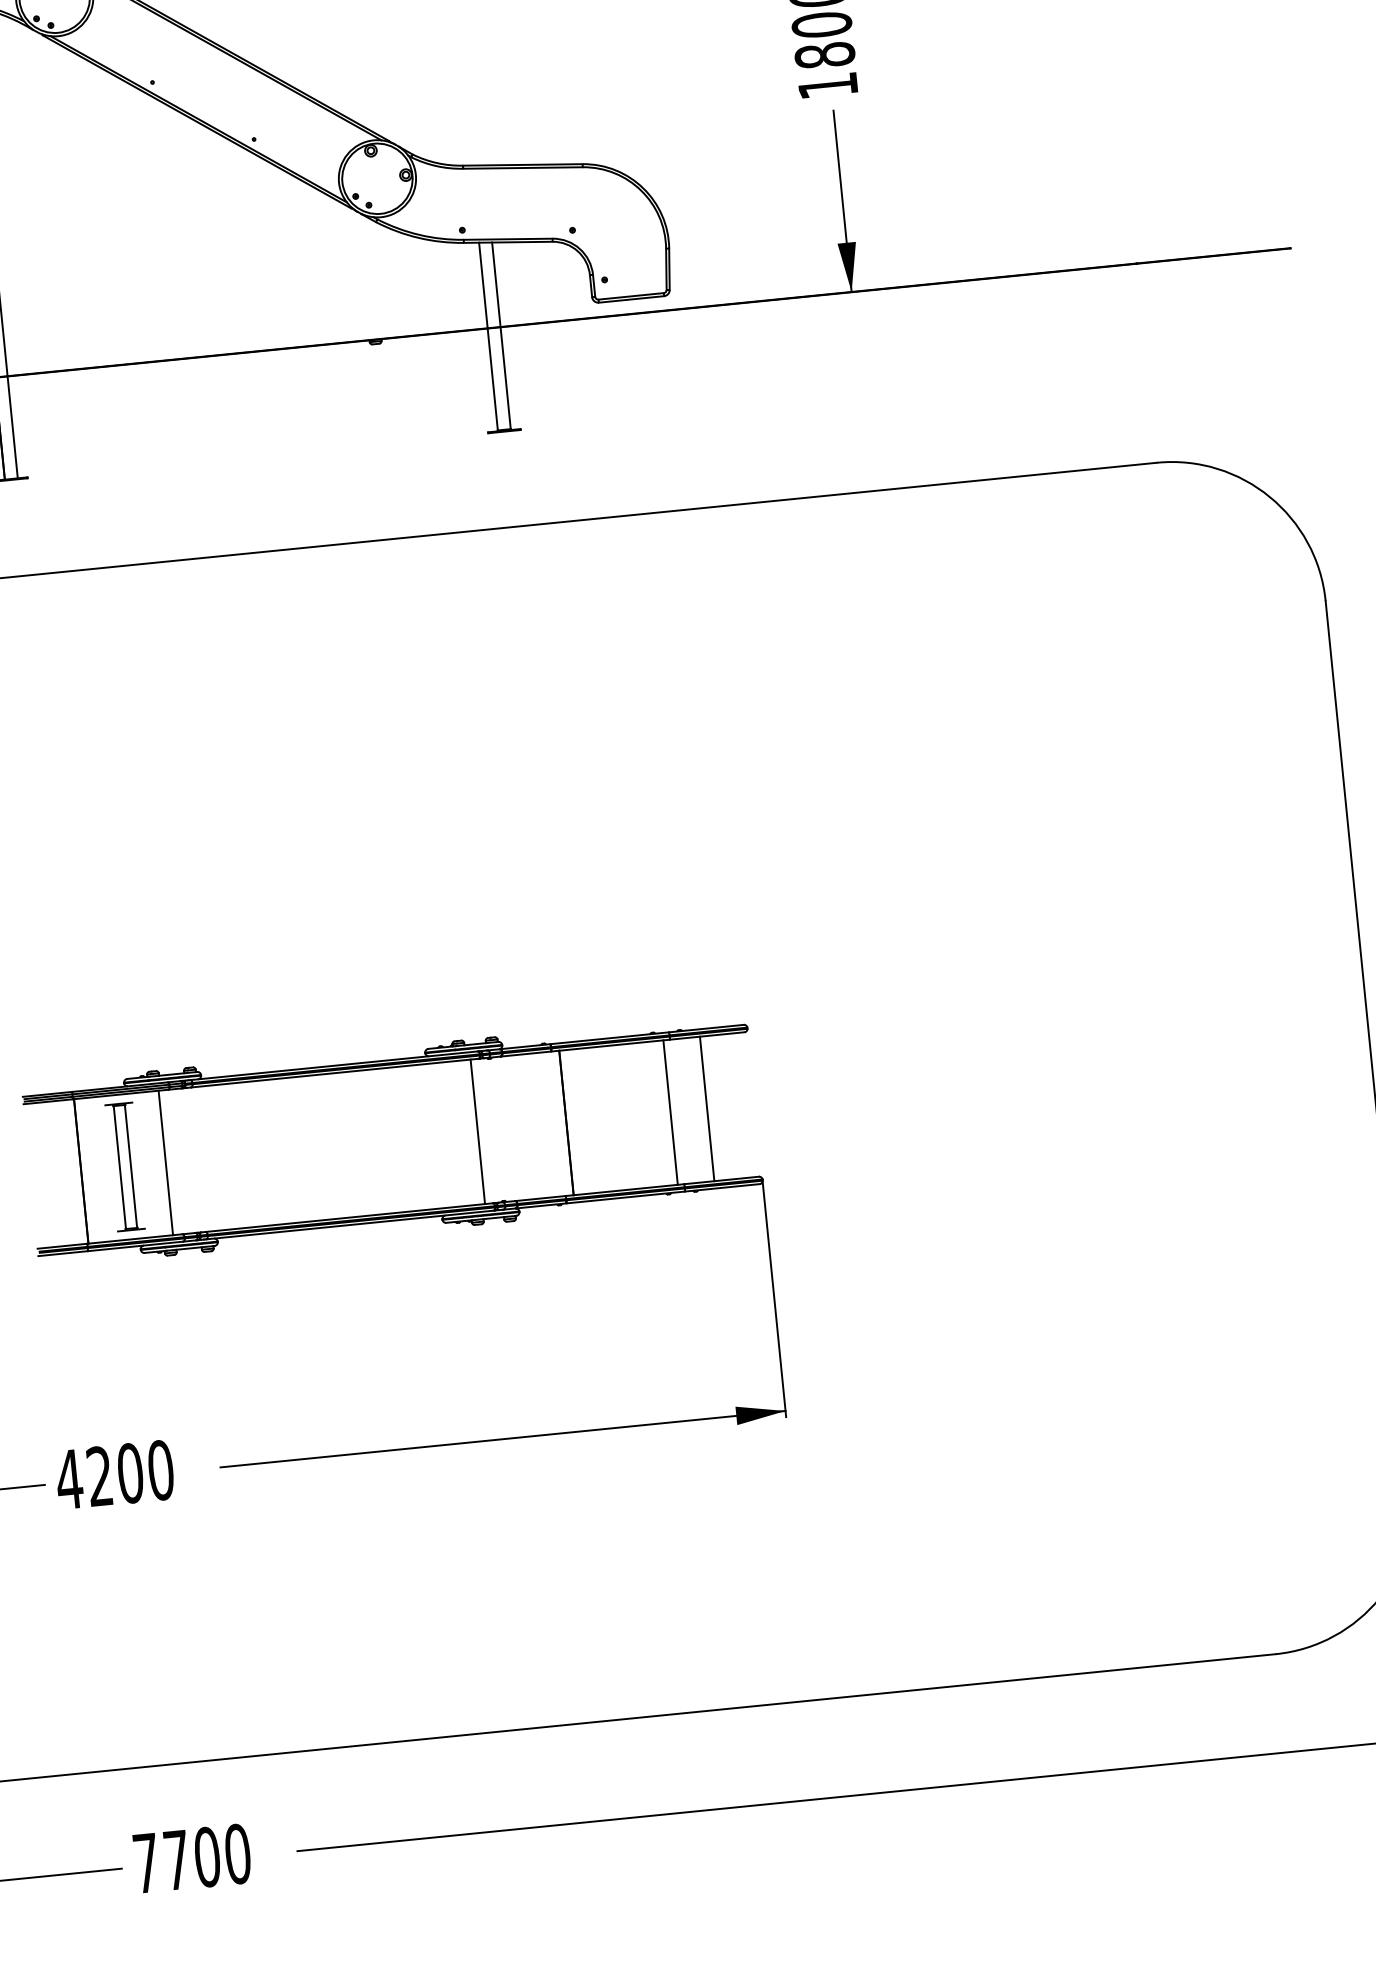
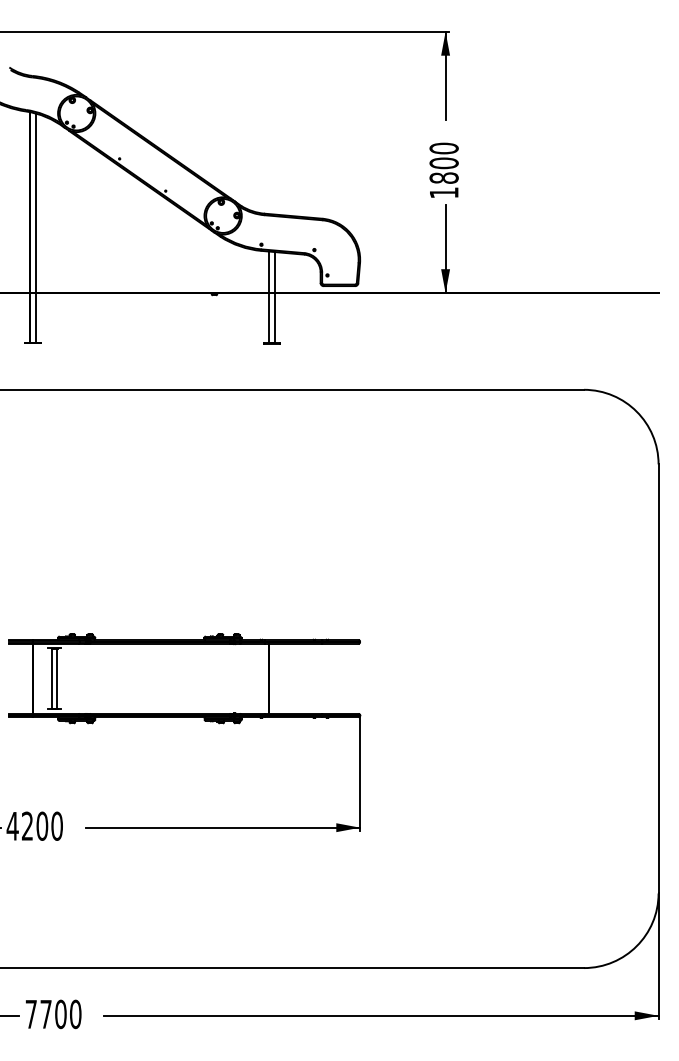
line: (706, 1108) -> (336, 678), removed
line: (671, 1111) -> (319, 678), removed
line: (477, 1131) -> (225, 678), removed
line: (166, 1162) -> (74, 678), removed

